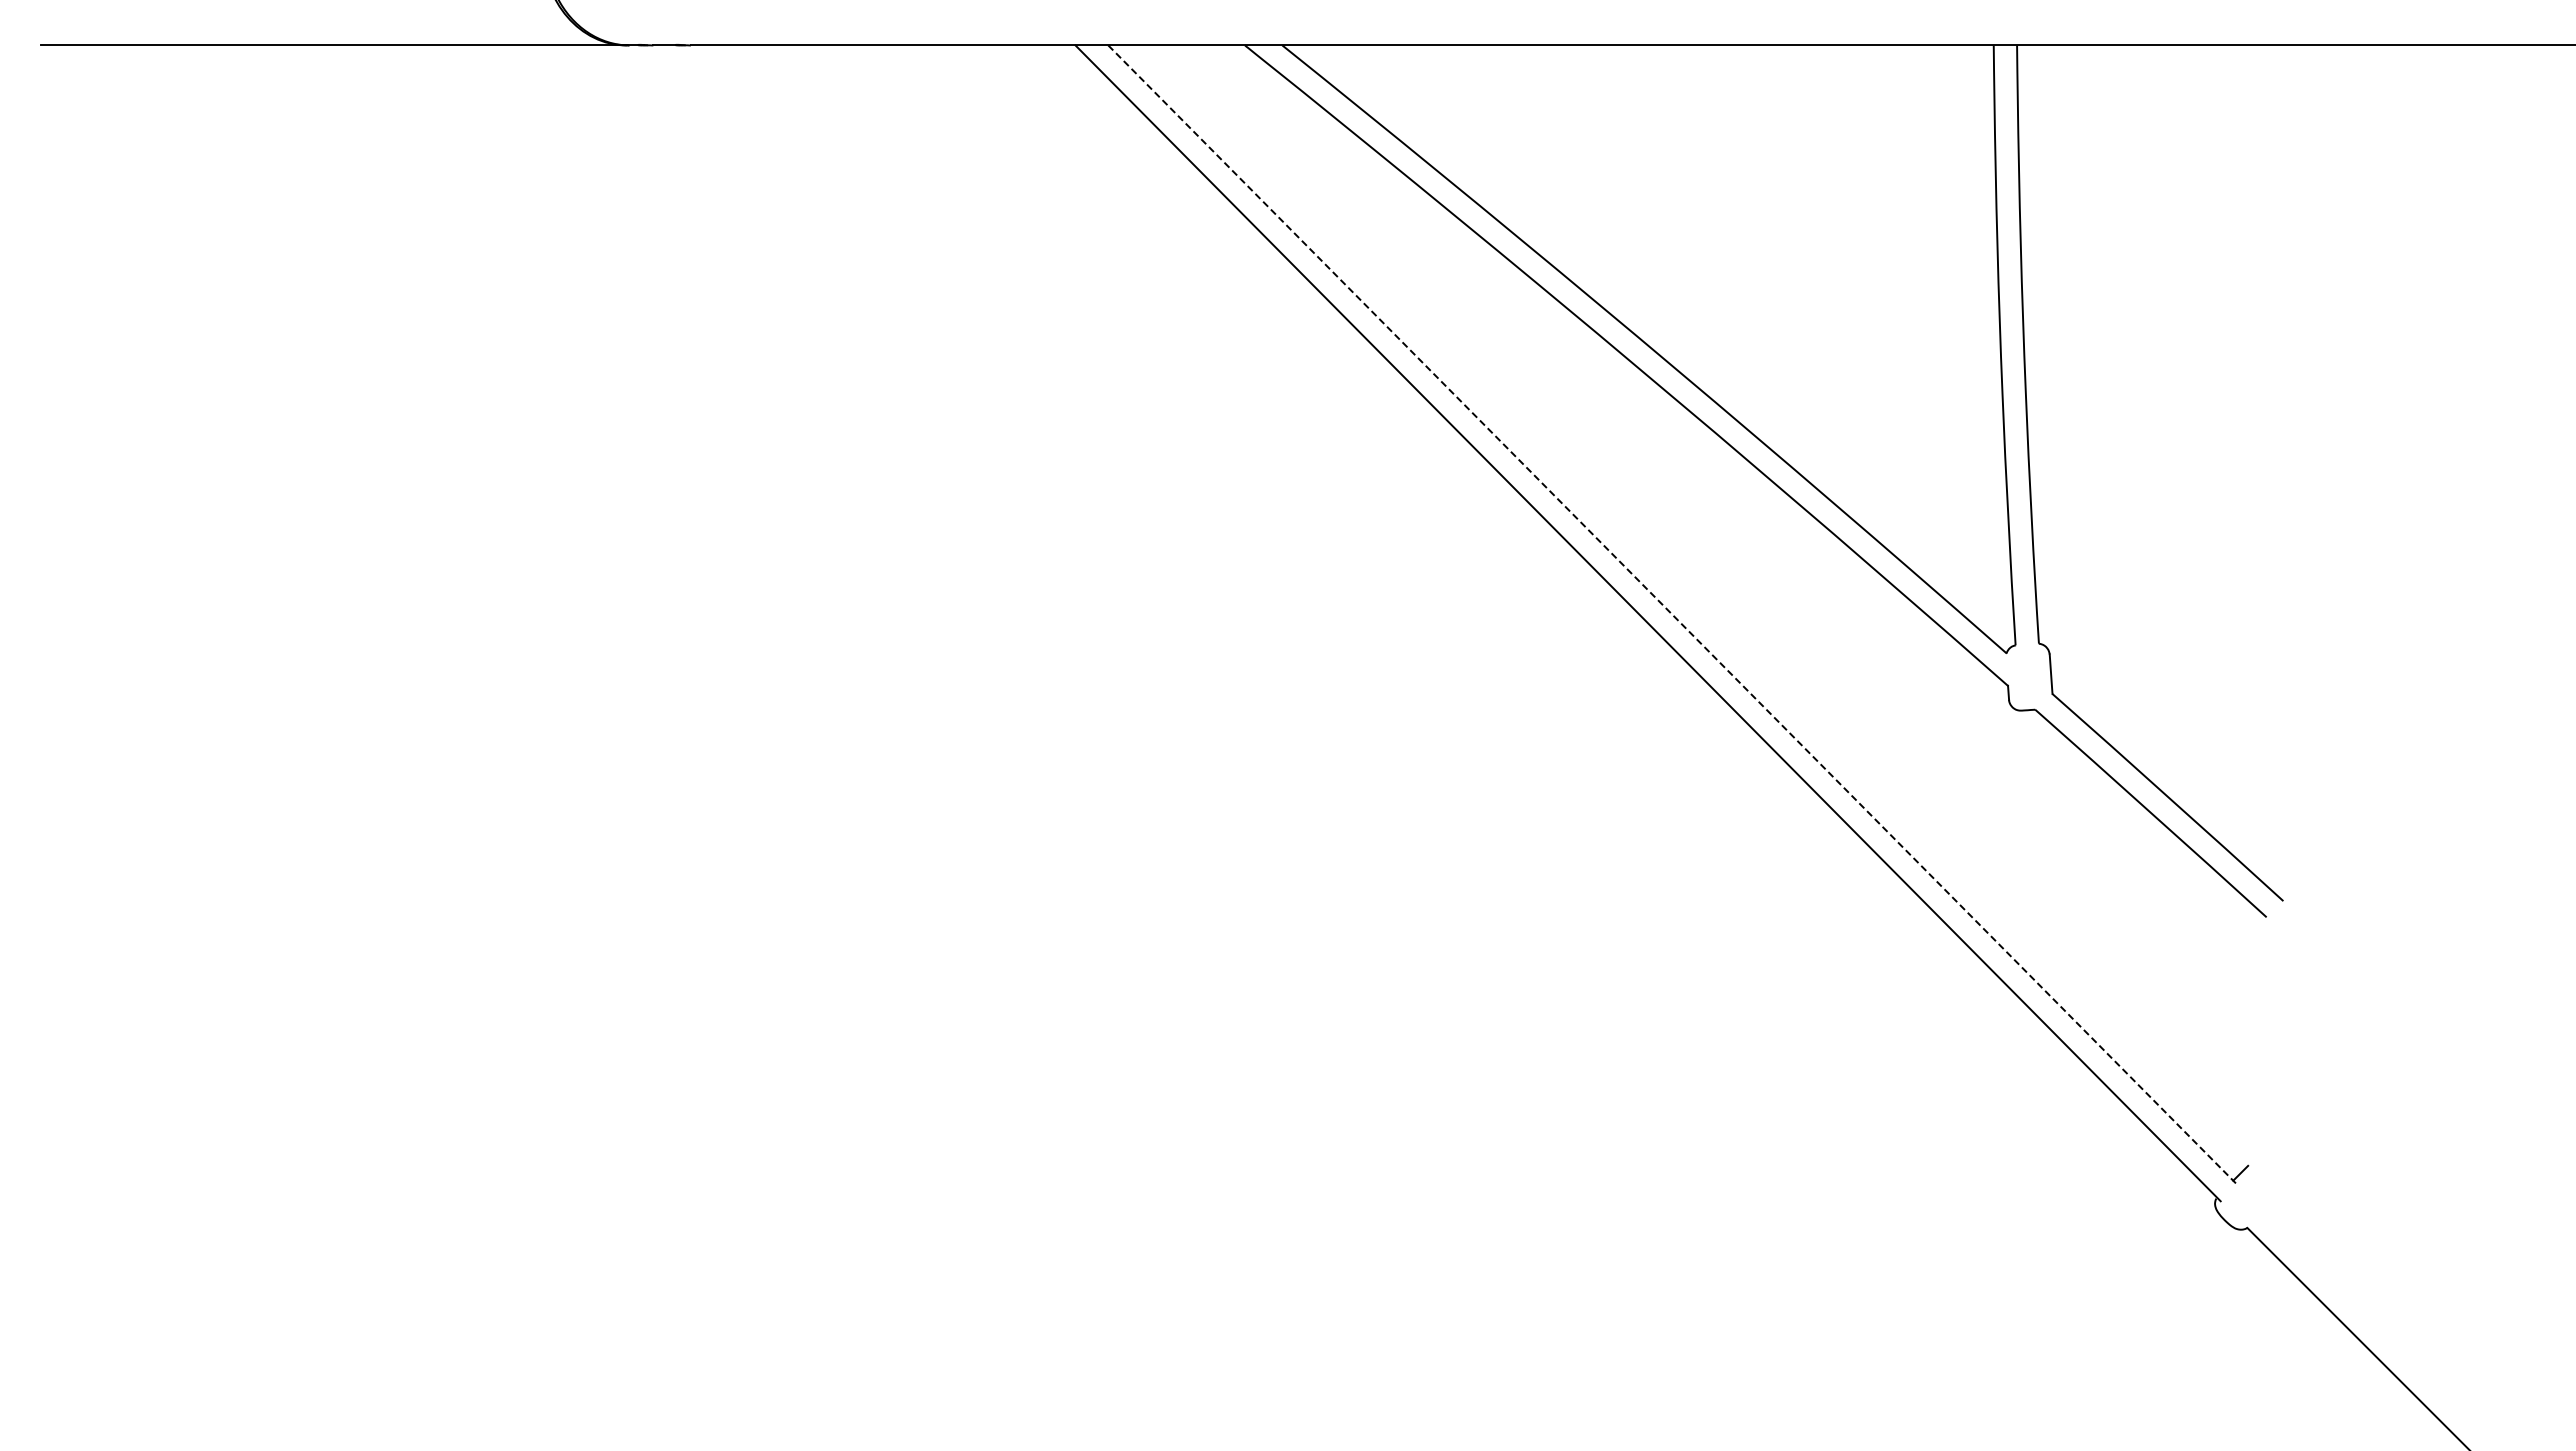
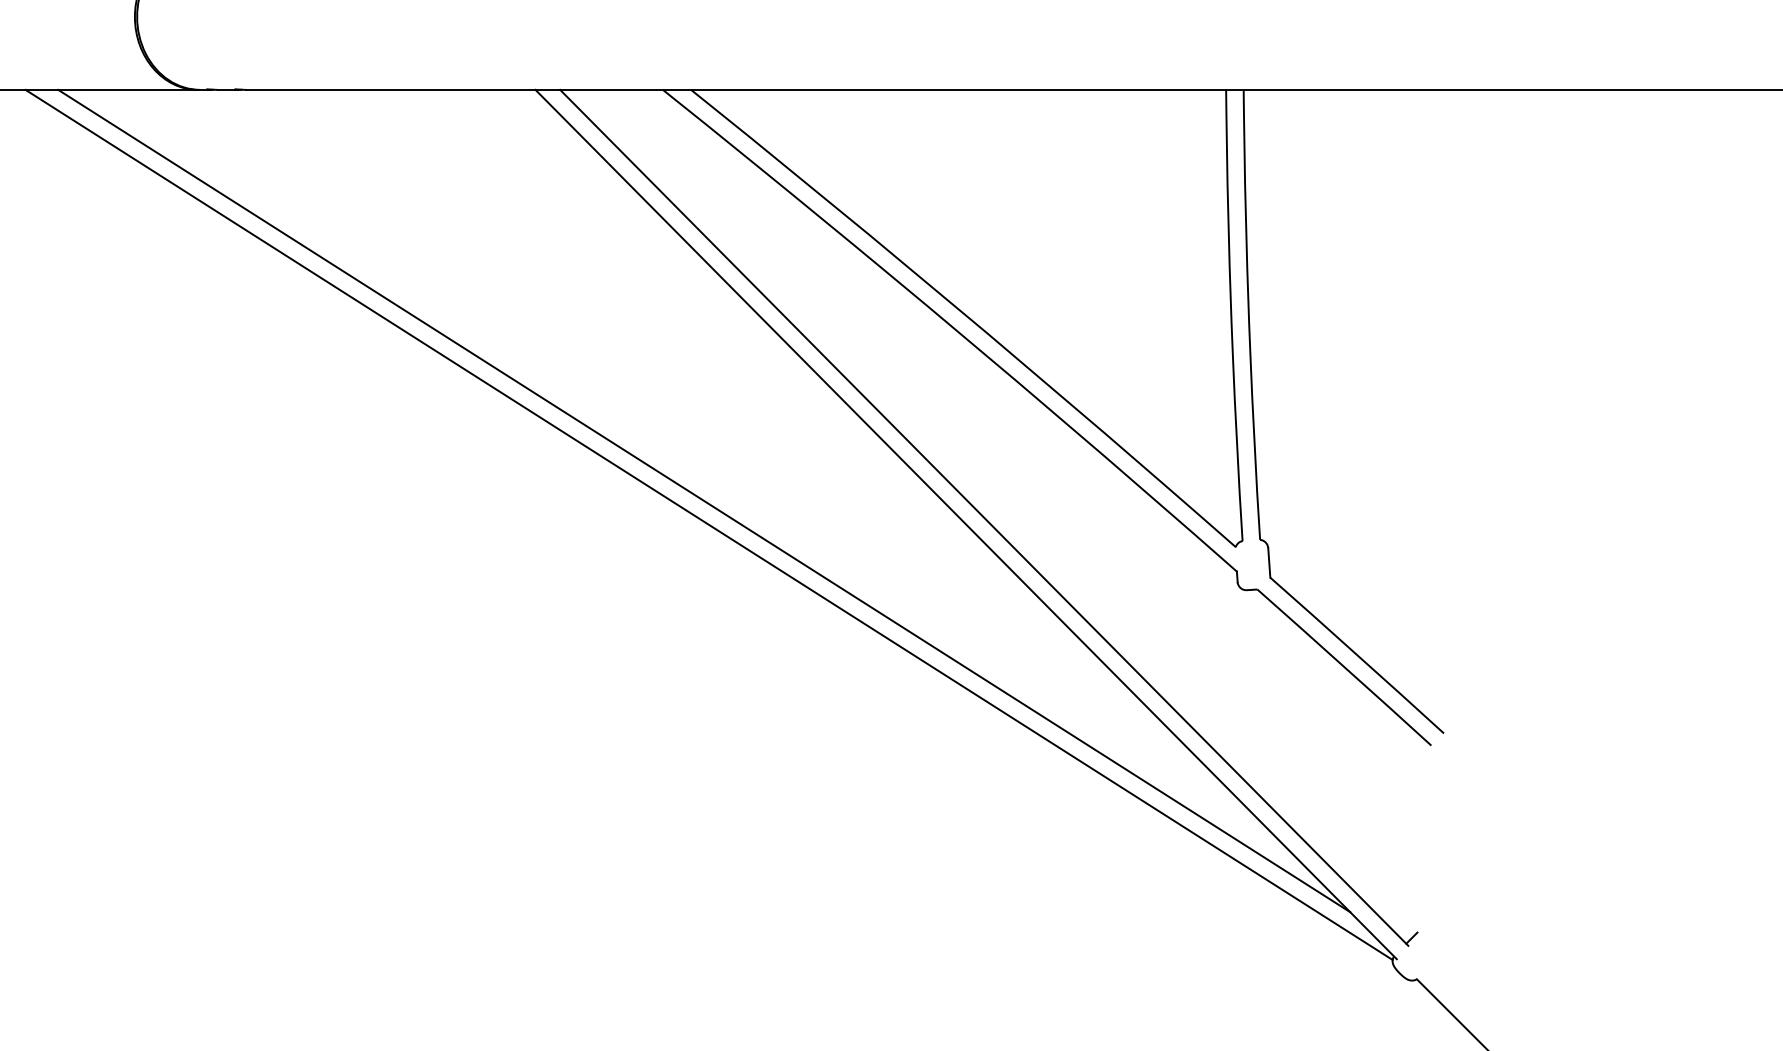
line: (1299, 591) -> (703, 500), added
line: (1672, 614) -> (984, 517), dashed -> solid
line: (1306, 623) -> (709, 524), added

